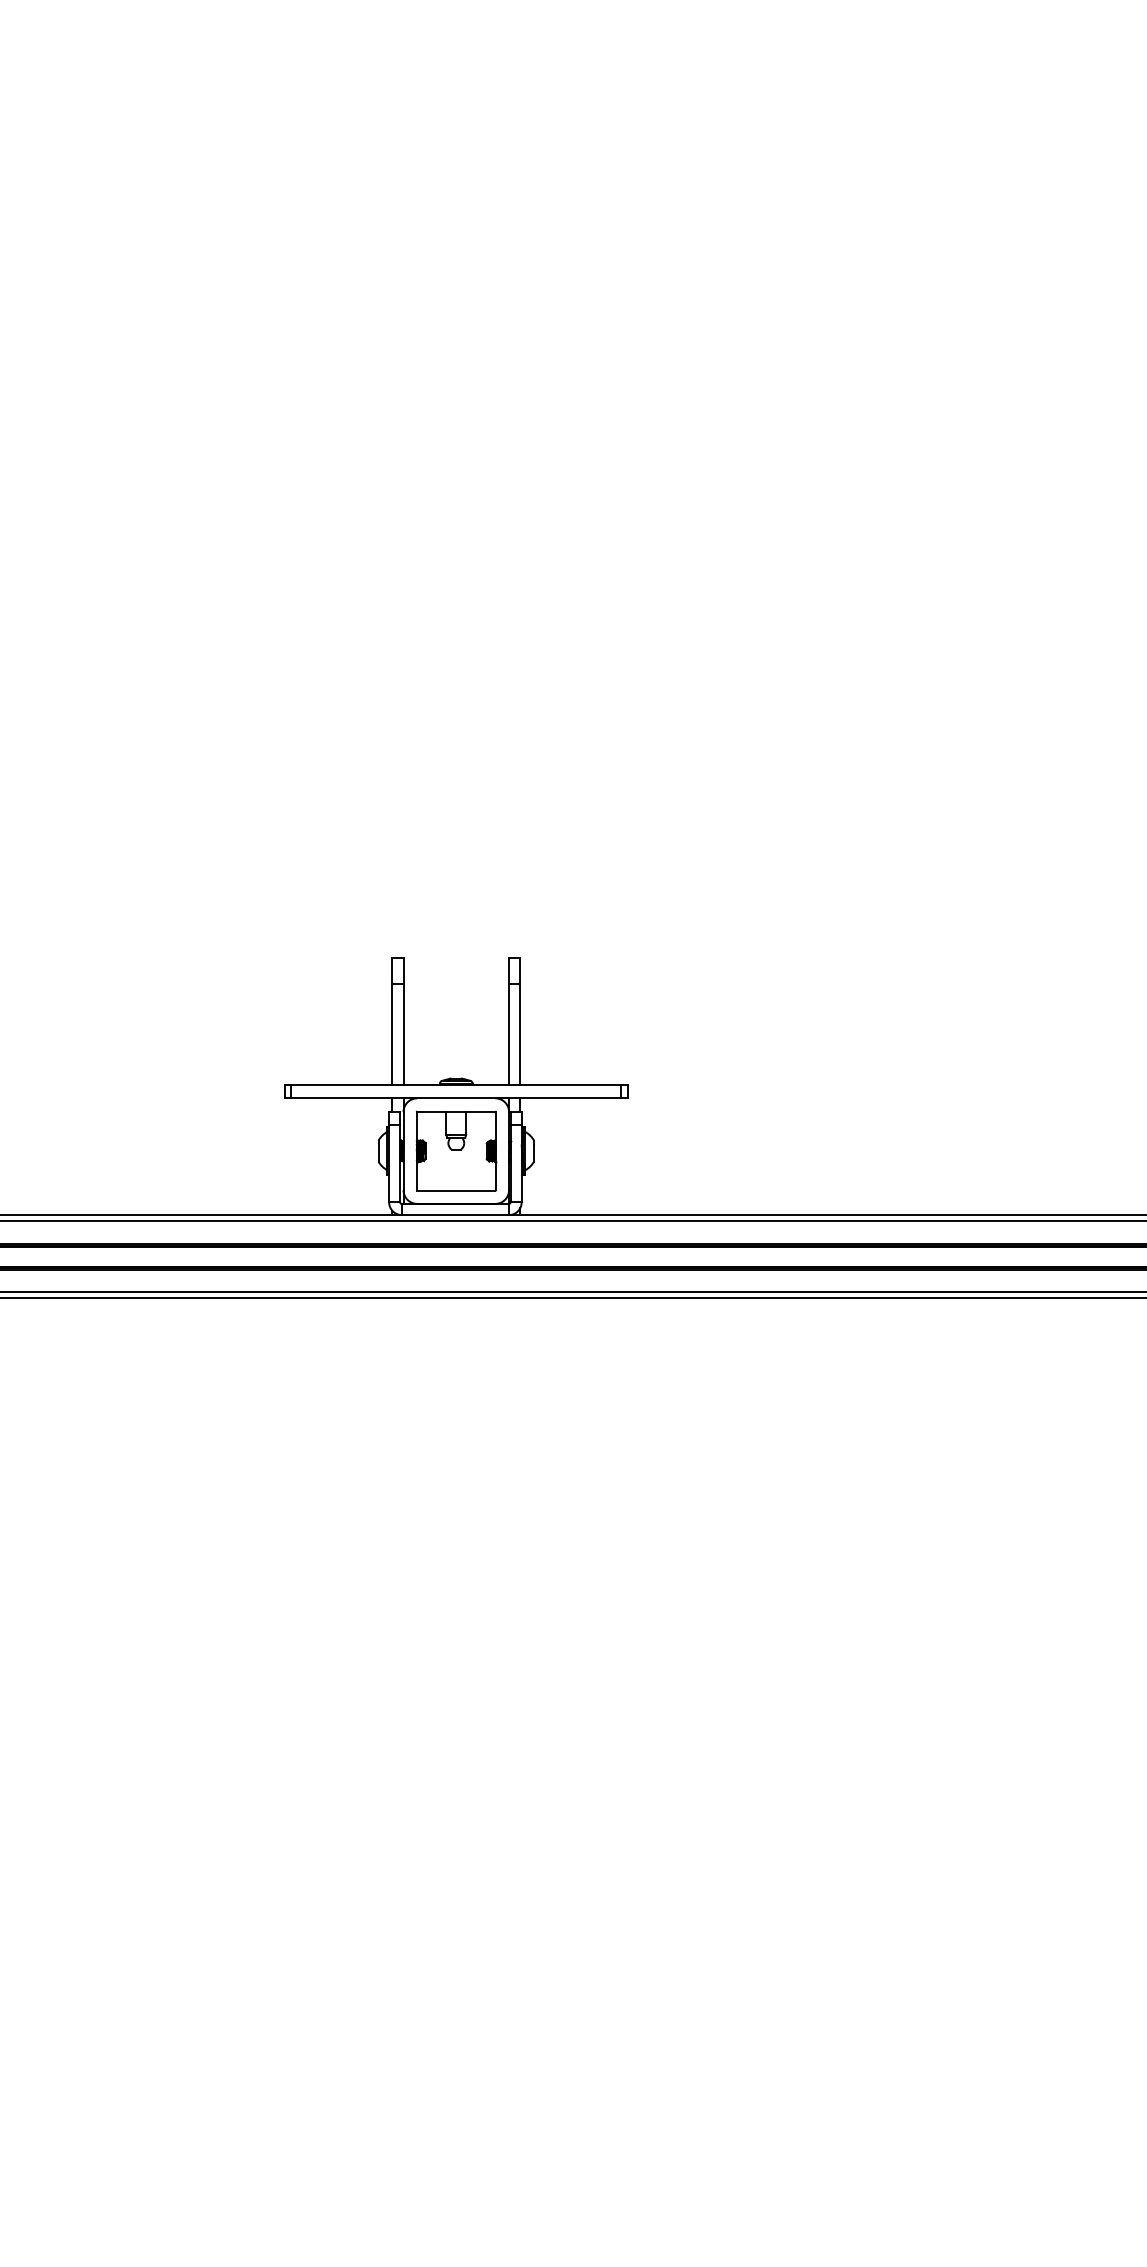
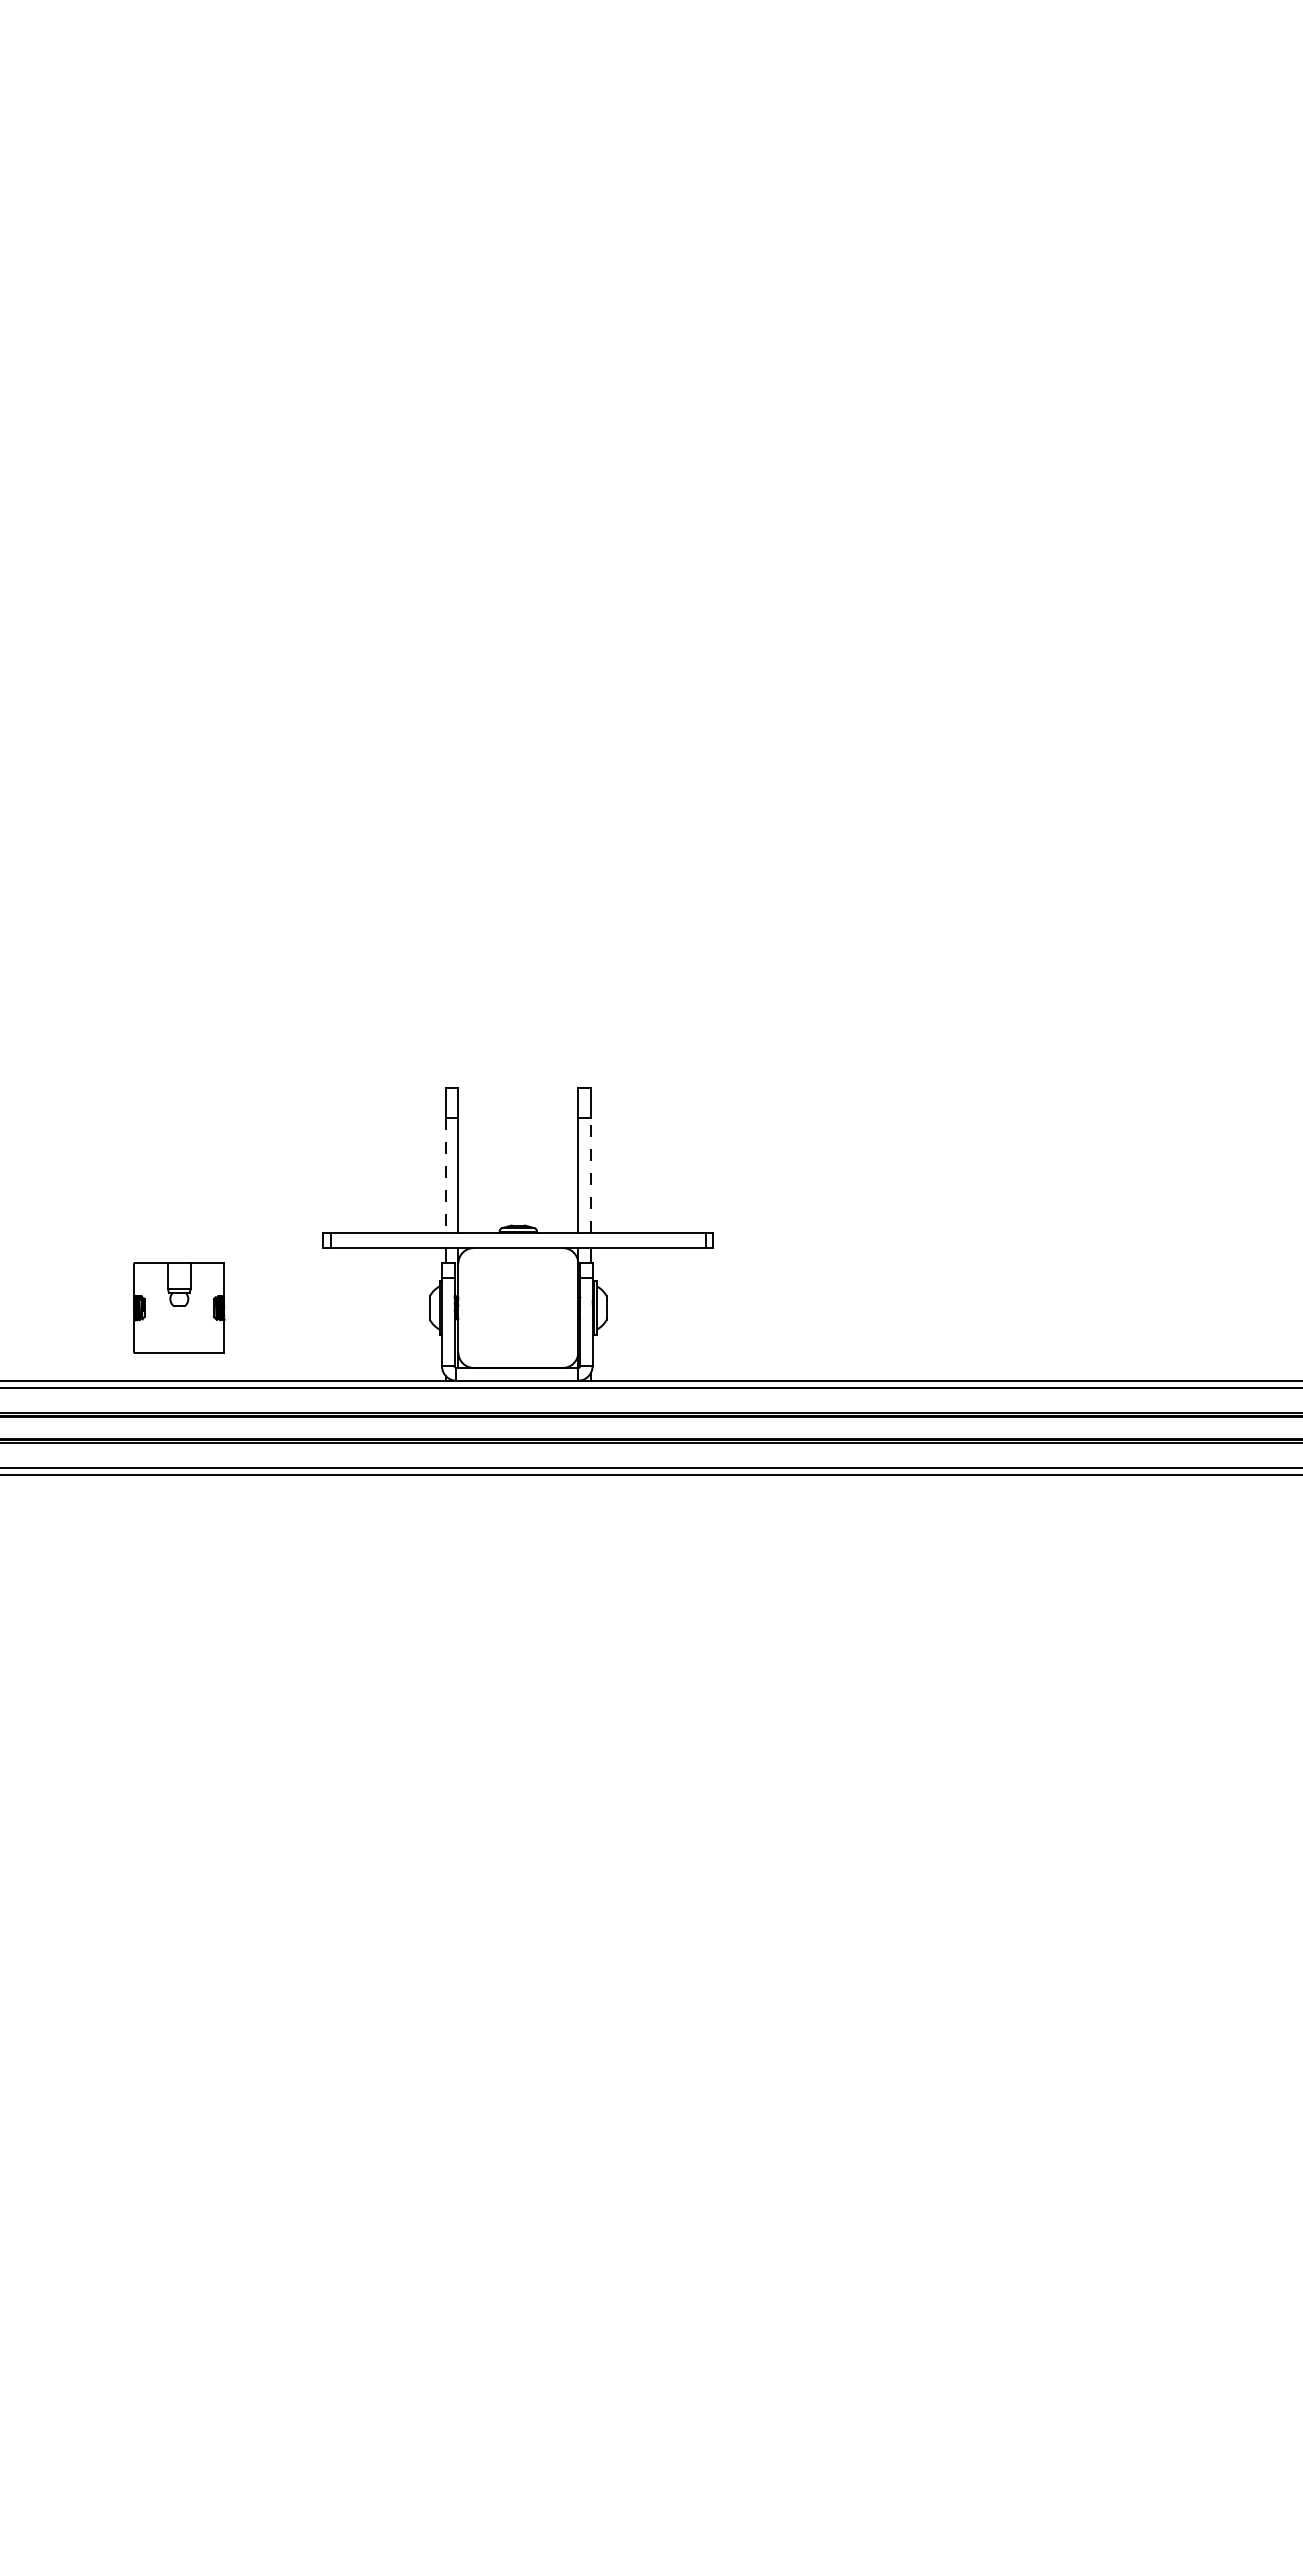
line: (519, 1034) -> (590, 1175), solid -> dashed
line: (392, 1035) -> (445, 1176), solid -> dashed
part: (456, 1150) -> (179, 1307), moved

